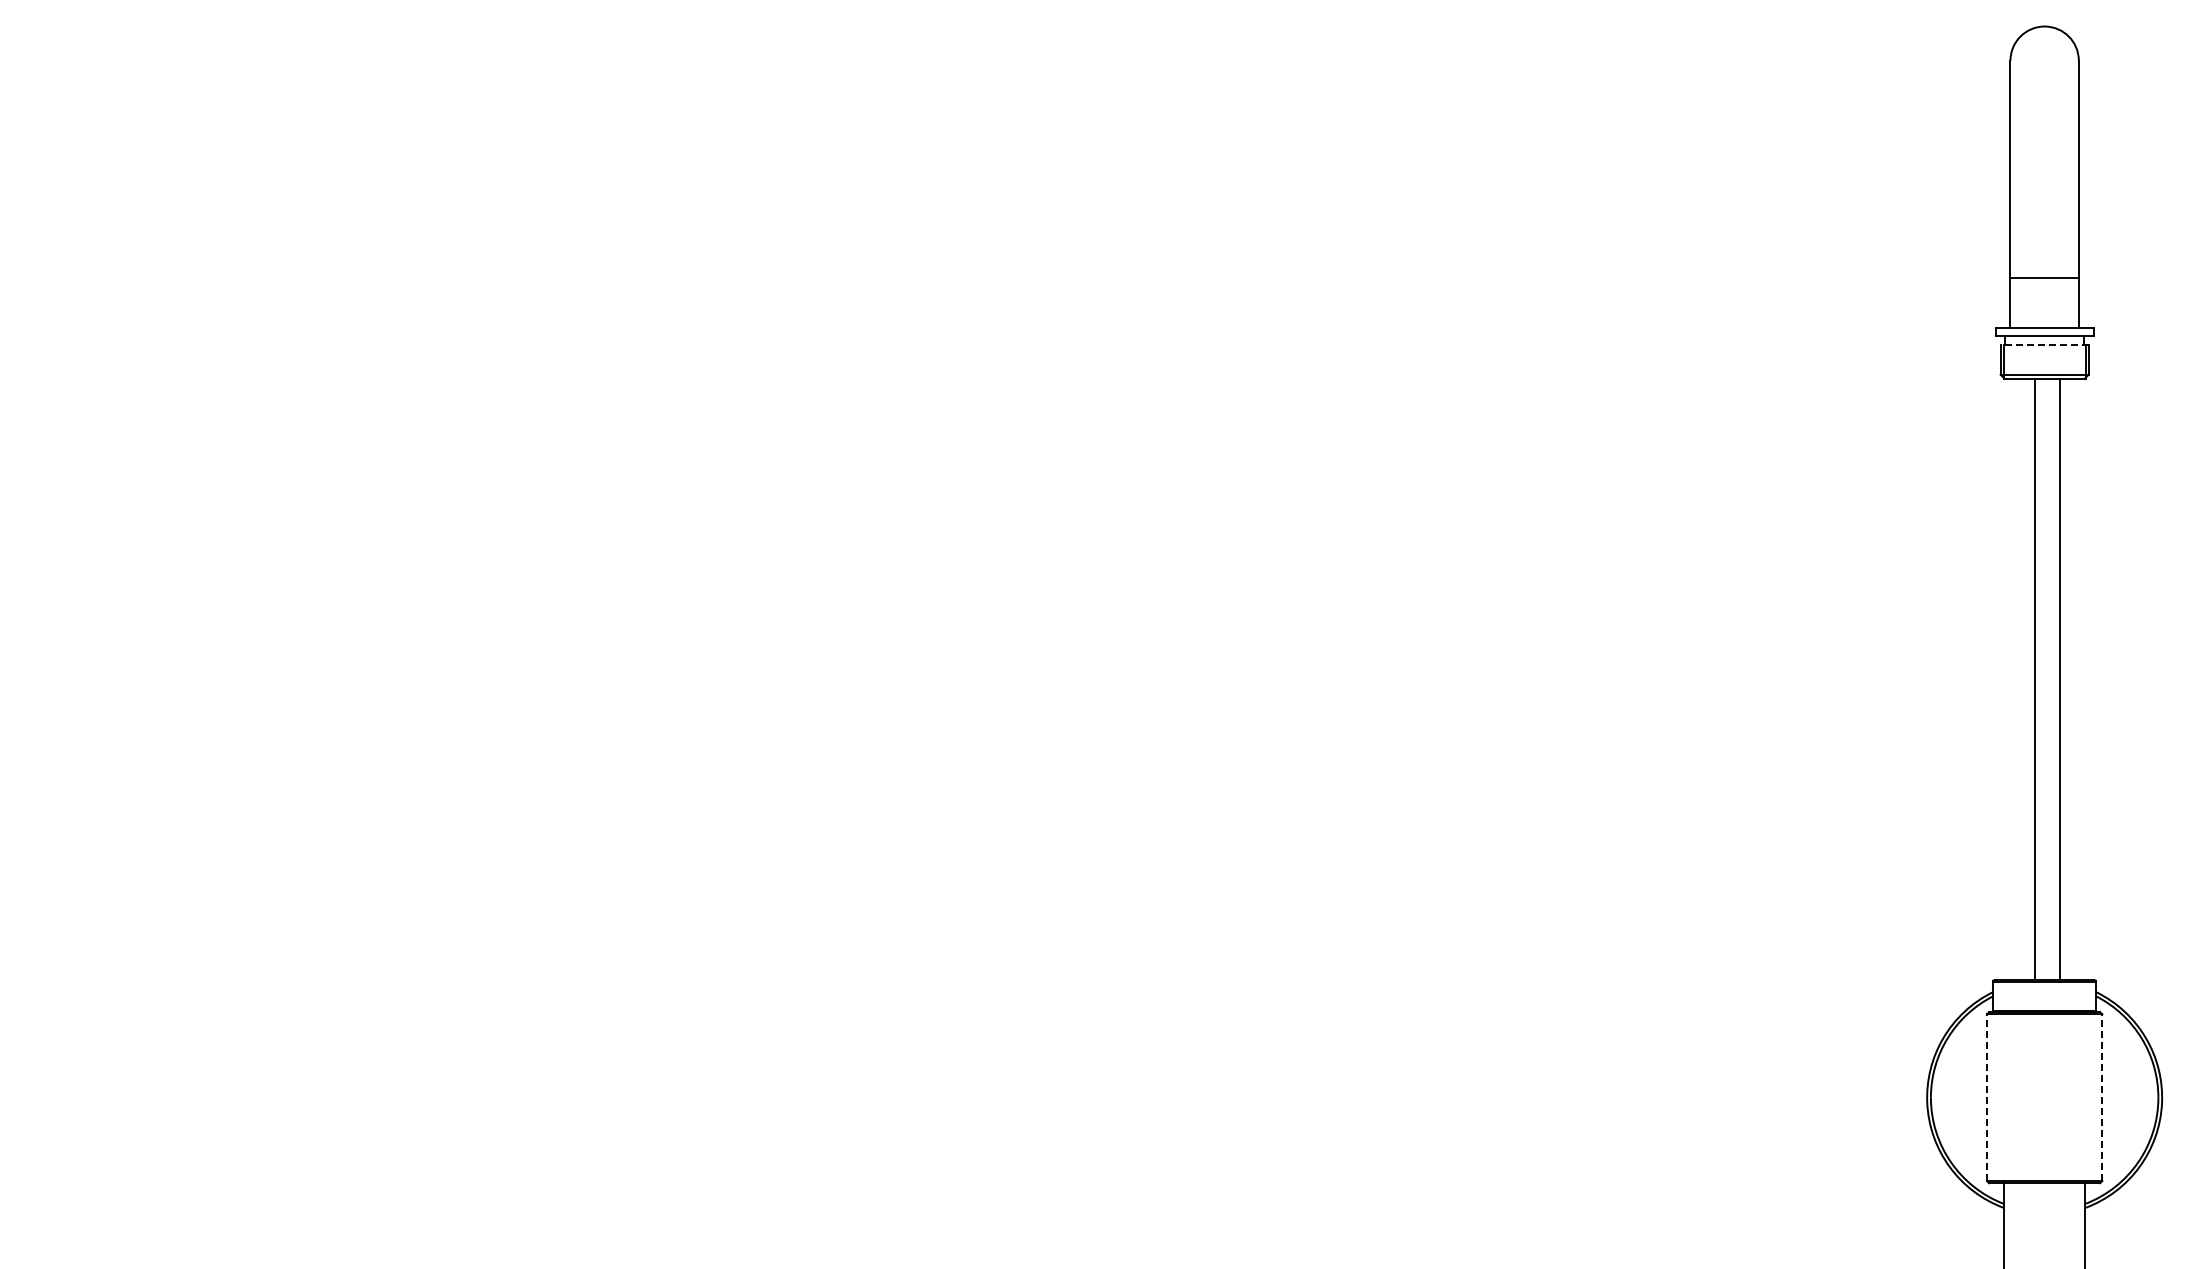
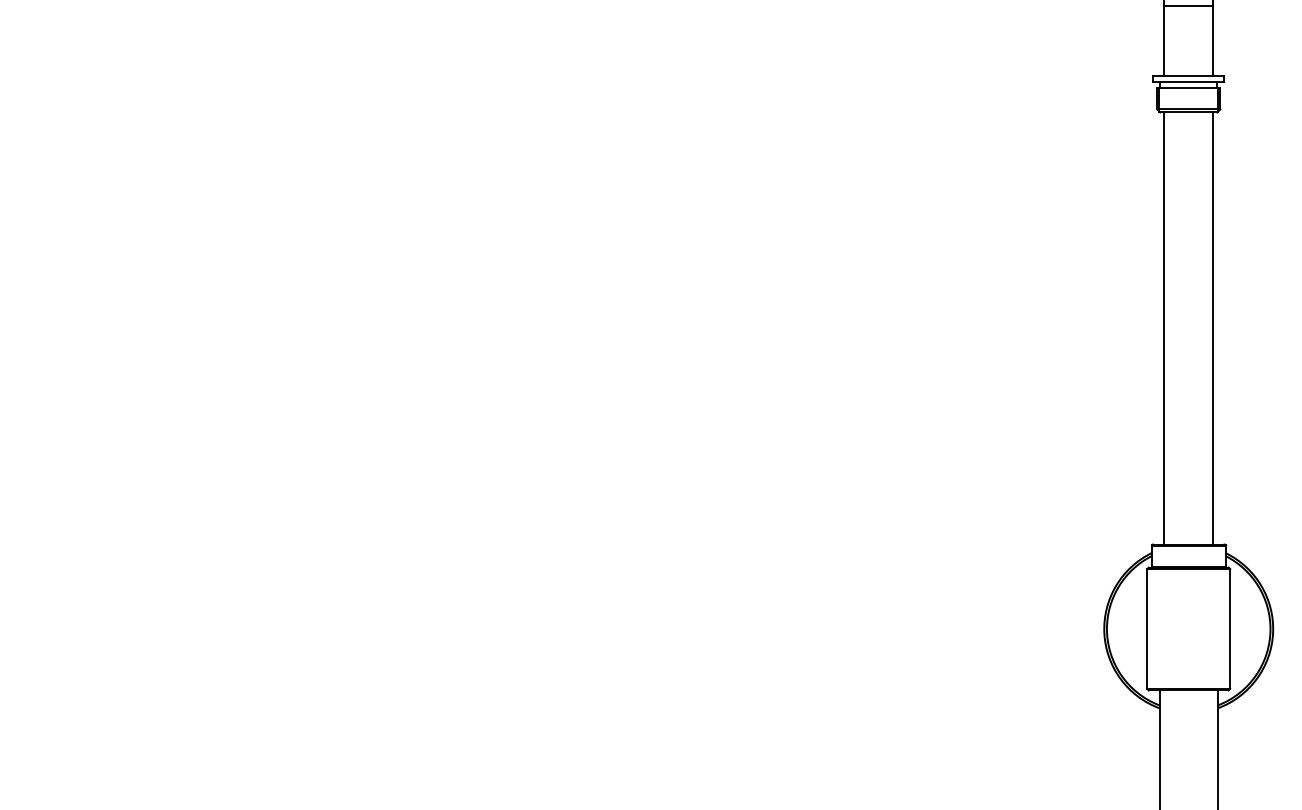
line: (2044, 277) -> (1188, 6), moved
line: (2044, 344) -> (1188, 87), dashed -> solid
line: (2034, 679) -> (1213, 328), moved
line: (2060, 679) -> (1164, 328), moved
line: (1986, 1097) -> (1146, 628), dashed -> solid
line: (2102, 1097) -> (1230, 628), dashed -> solid

